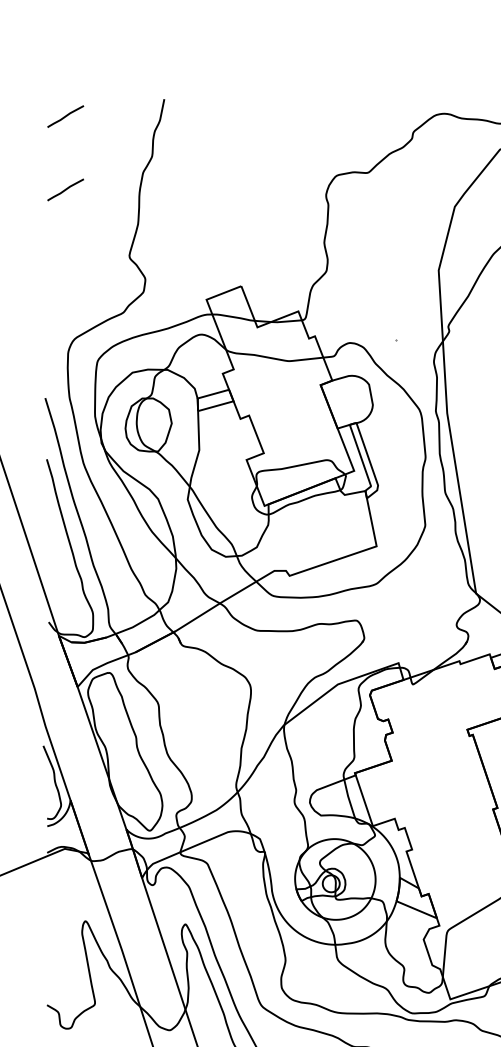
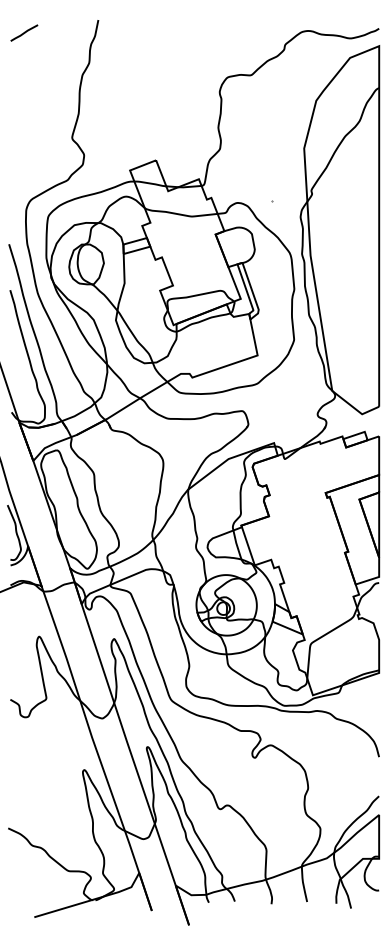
line: (65, 189) -> (24, 87), removed

